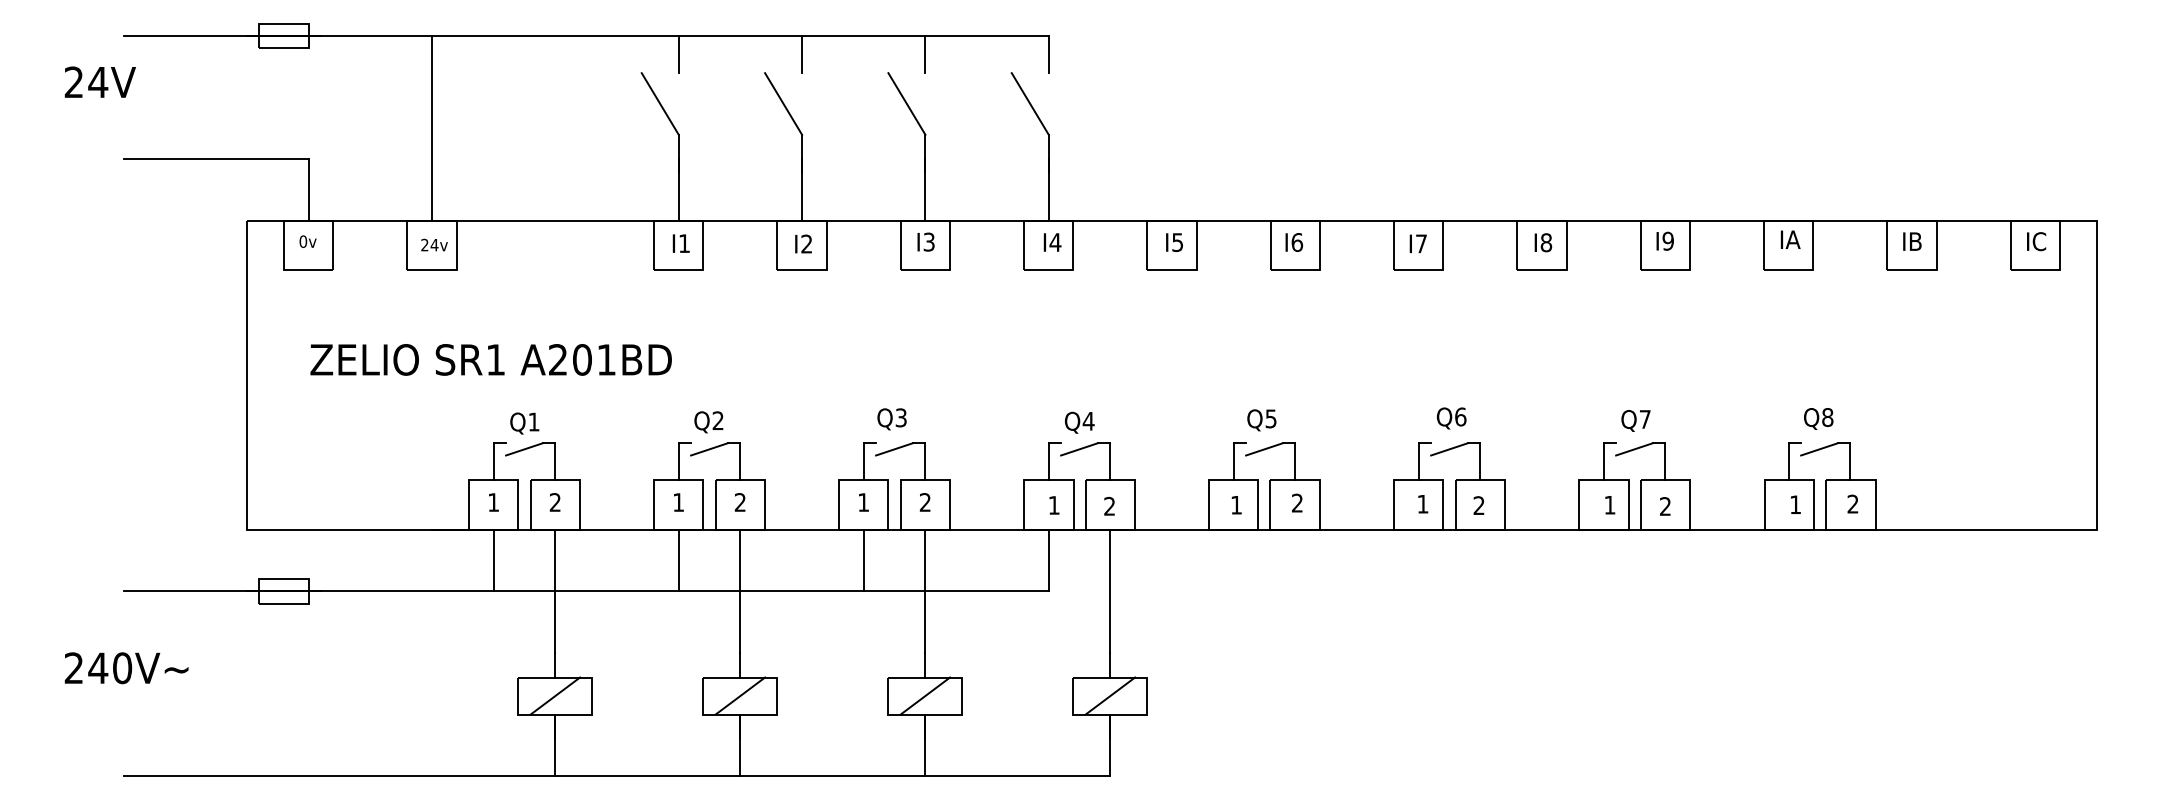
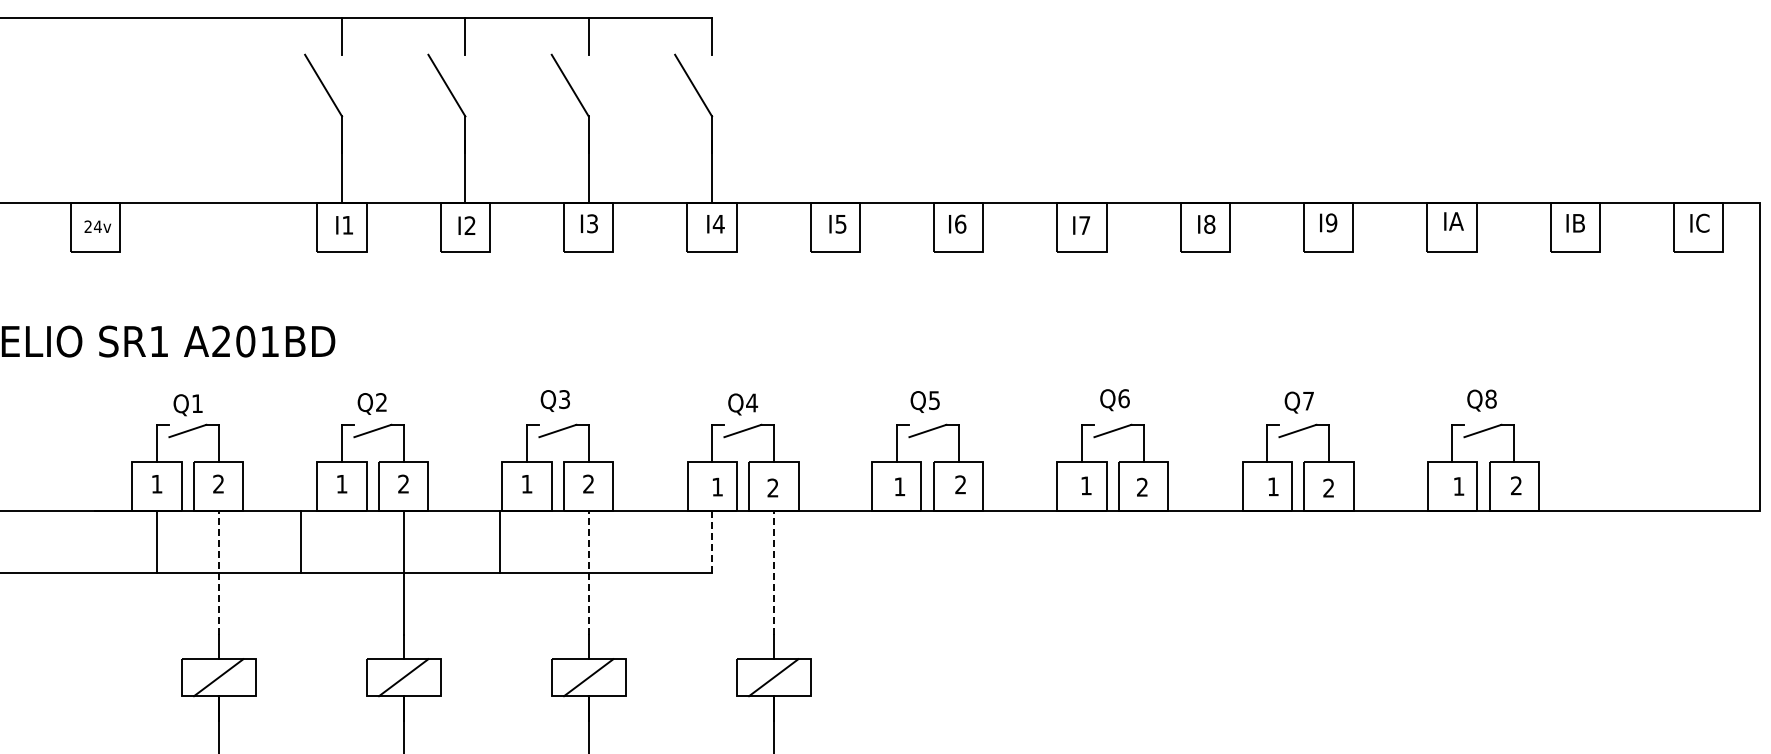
line: (432, 128) -> (95, 110), removed
line: (678, 560) -> (300, 542), moved
line: (863, 560) -> (499, 542), moved
line: (1048, 560) -> (711, 542), solid -> dashed
line: (555, 591) -> (218, 573), solid -> dashed
line: (925, 591) -> (588, 573), solid -> dashed
line: (1110, 591) -> (773, 573), solid -> dashed

